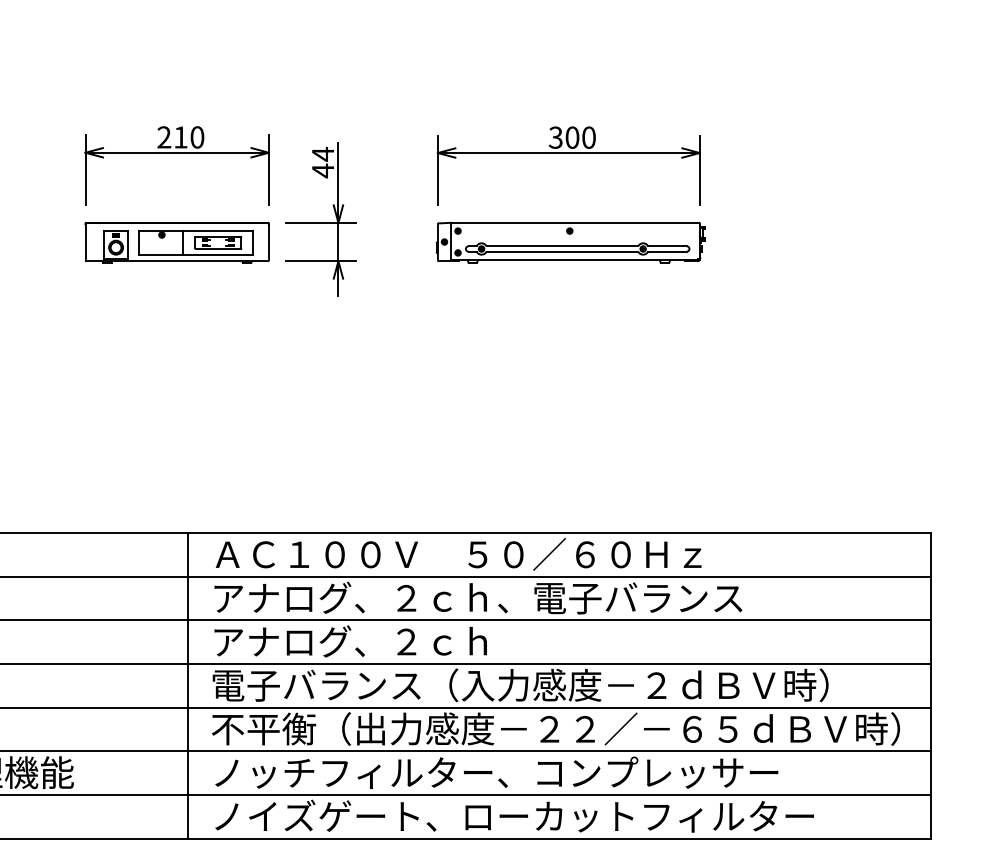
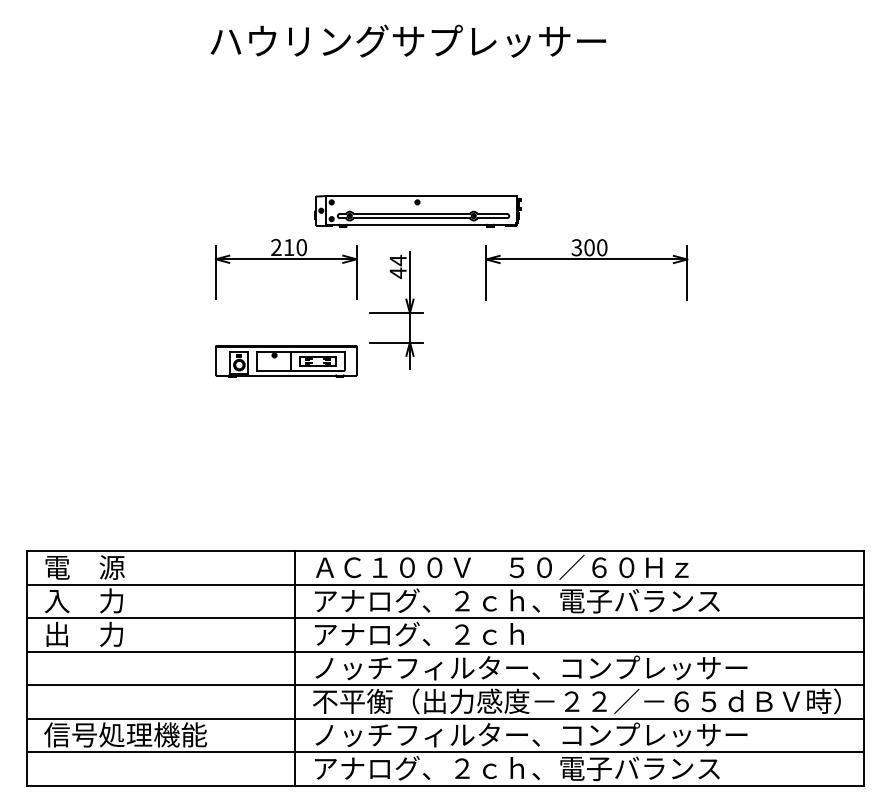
part: (177, 242) -> (286, 361), moved
part: (569, 242) -> (417, 211), moved
text: (520, 684) -> (549, 667), 電子バランス（入力感度－２ｄＢＶ時） -> ノッチフィルター、コンプレッサー
text: (513, 815) -> (544, 767), ノイズゲート、ローカットフィルター -> アナログ、２ｃｈ、電子バランス

